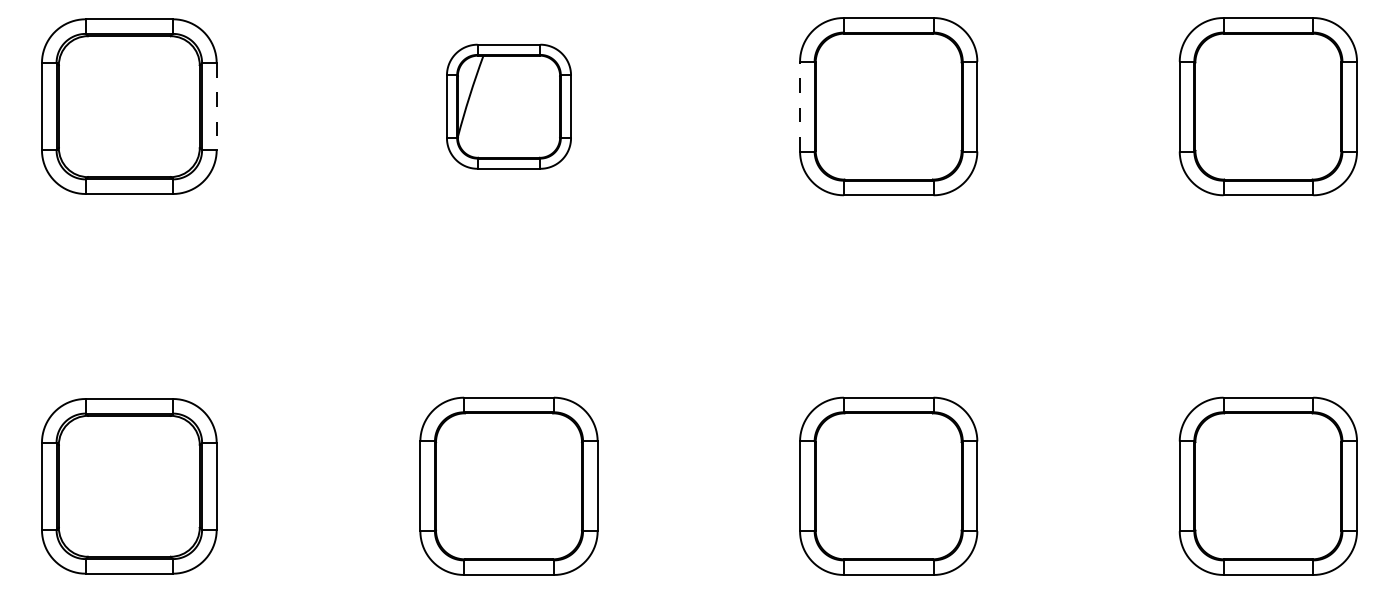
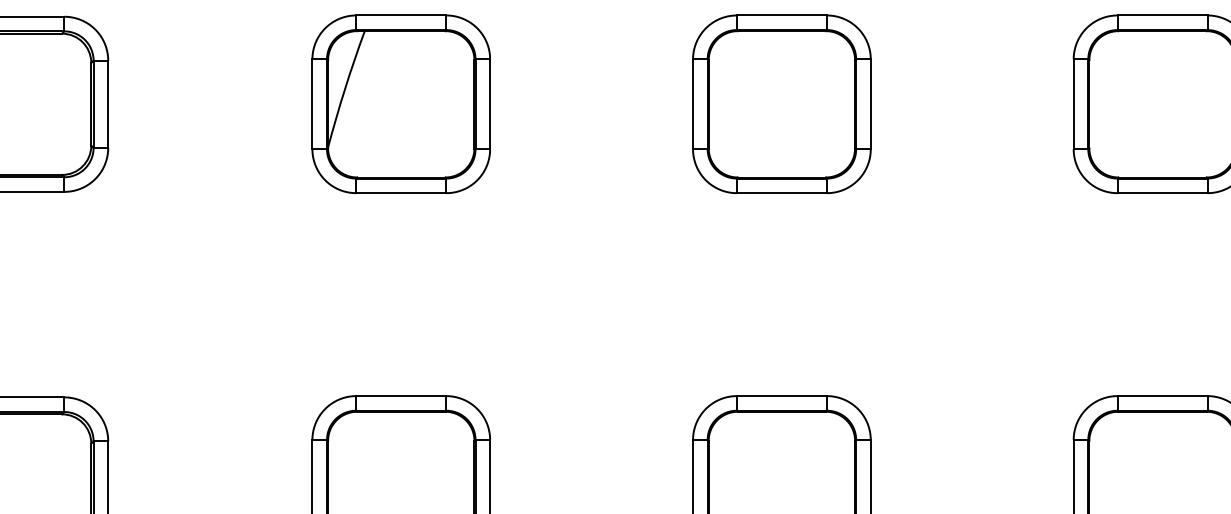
line: (216, 106) -> (108, 104), dashed -> solid
part: (508, 106) -> (400, 104), size x1.43
line: (800, 106) -> (693, 104), dashed -> solid

